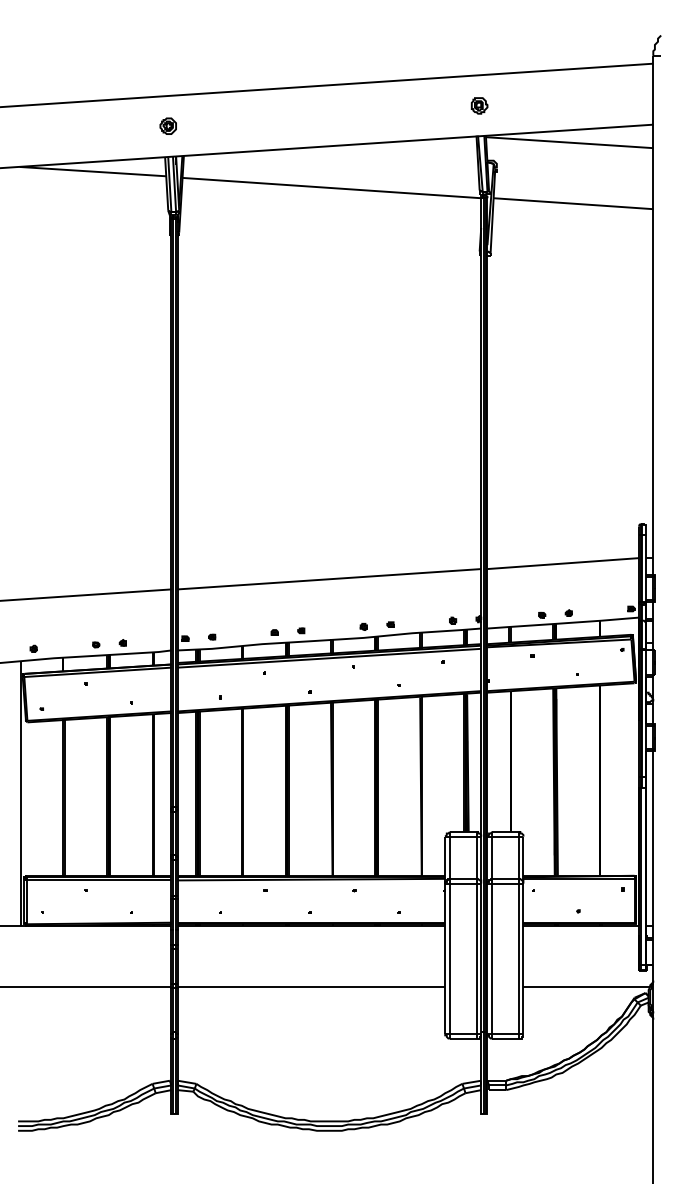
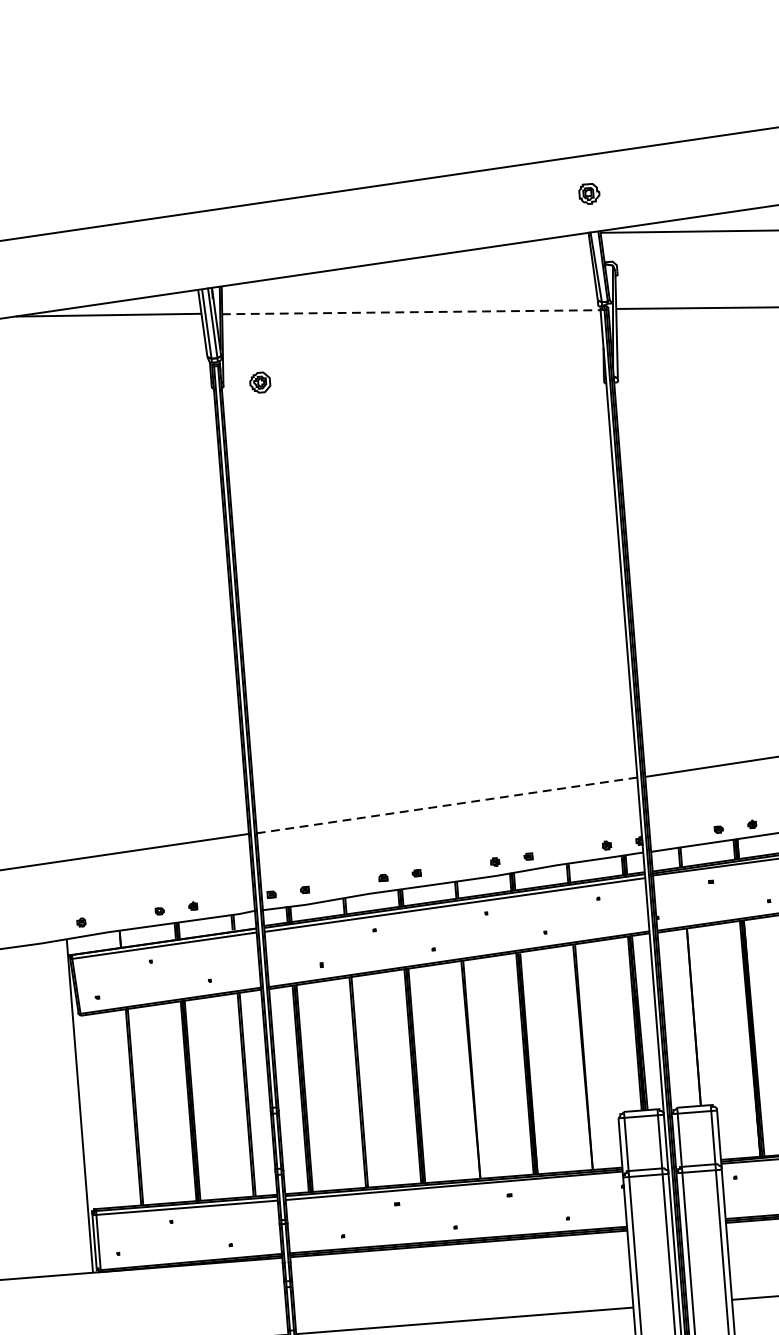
part: (167, 125) -> (259, 381), moved
line: (331, 188) -> (410, 312), solid -> dashed
line: (328, 579) -> (445, 805), solid -> dashed

